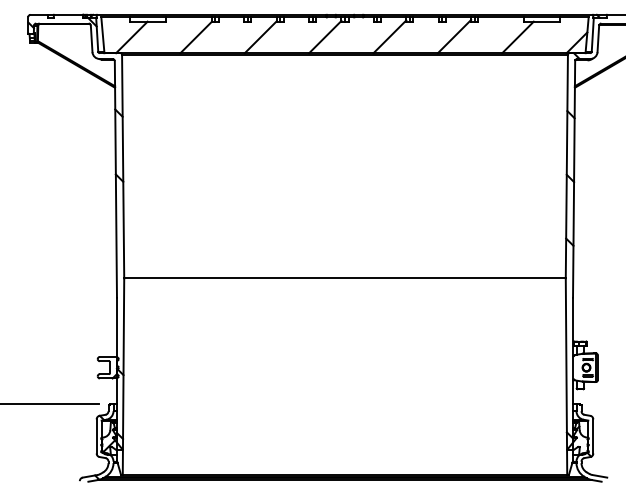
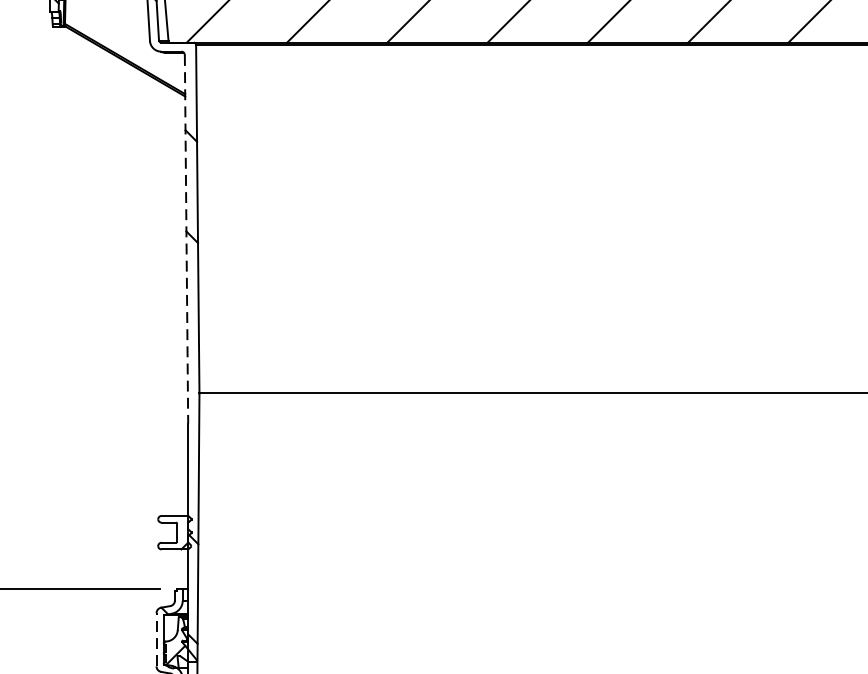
line: (115, 179) -> (185, 239), solid -> dashed
line: (96, 435) -> (156, 638), solid -> dashed

